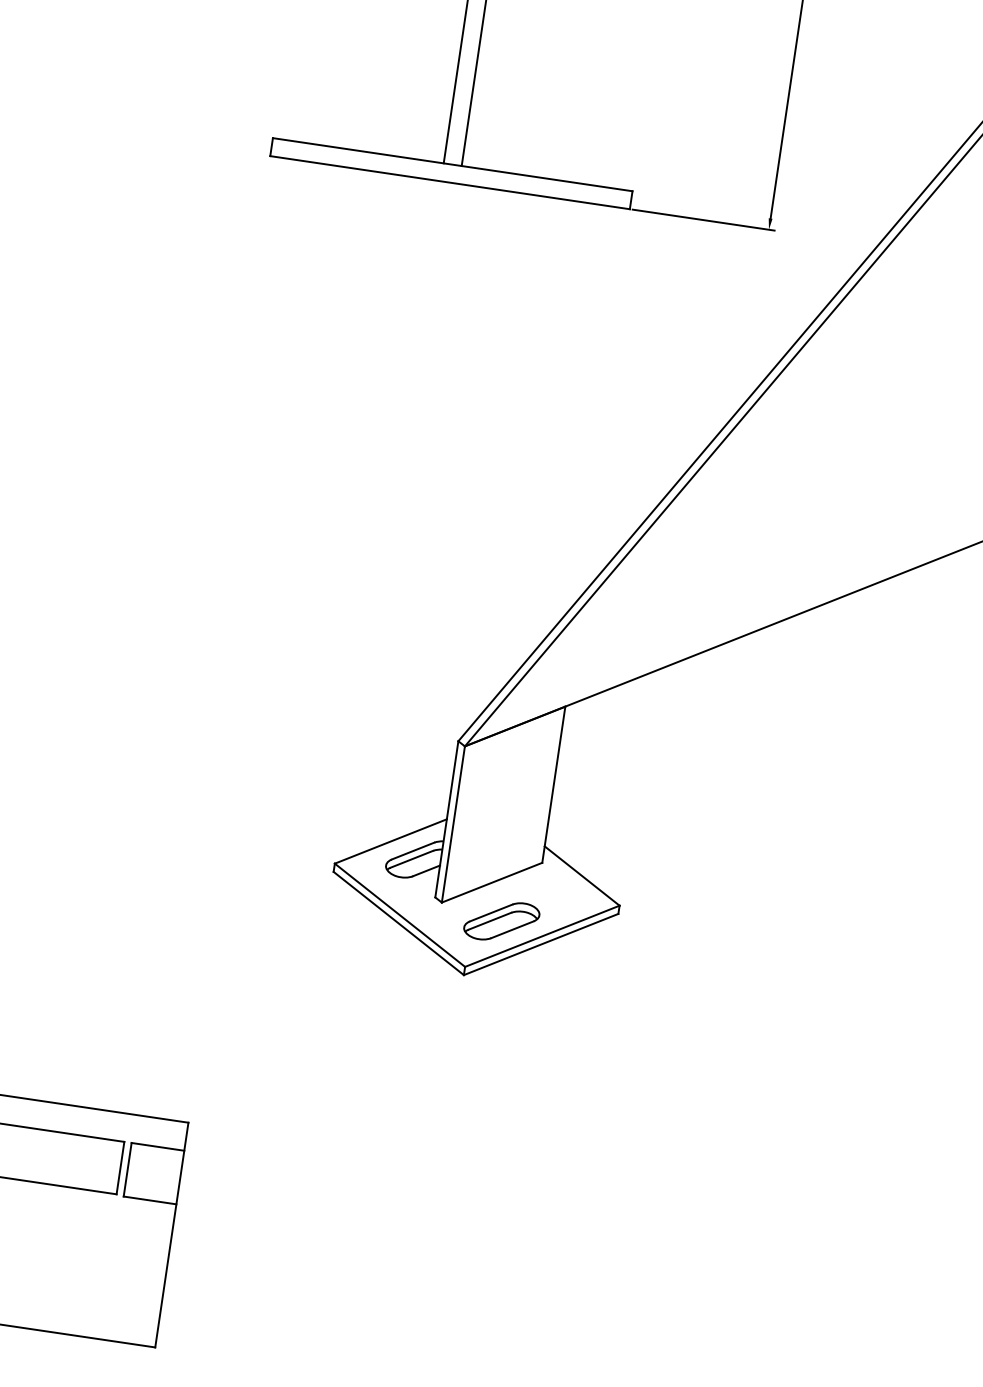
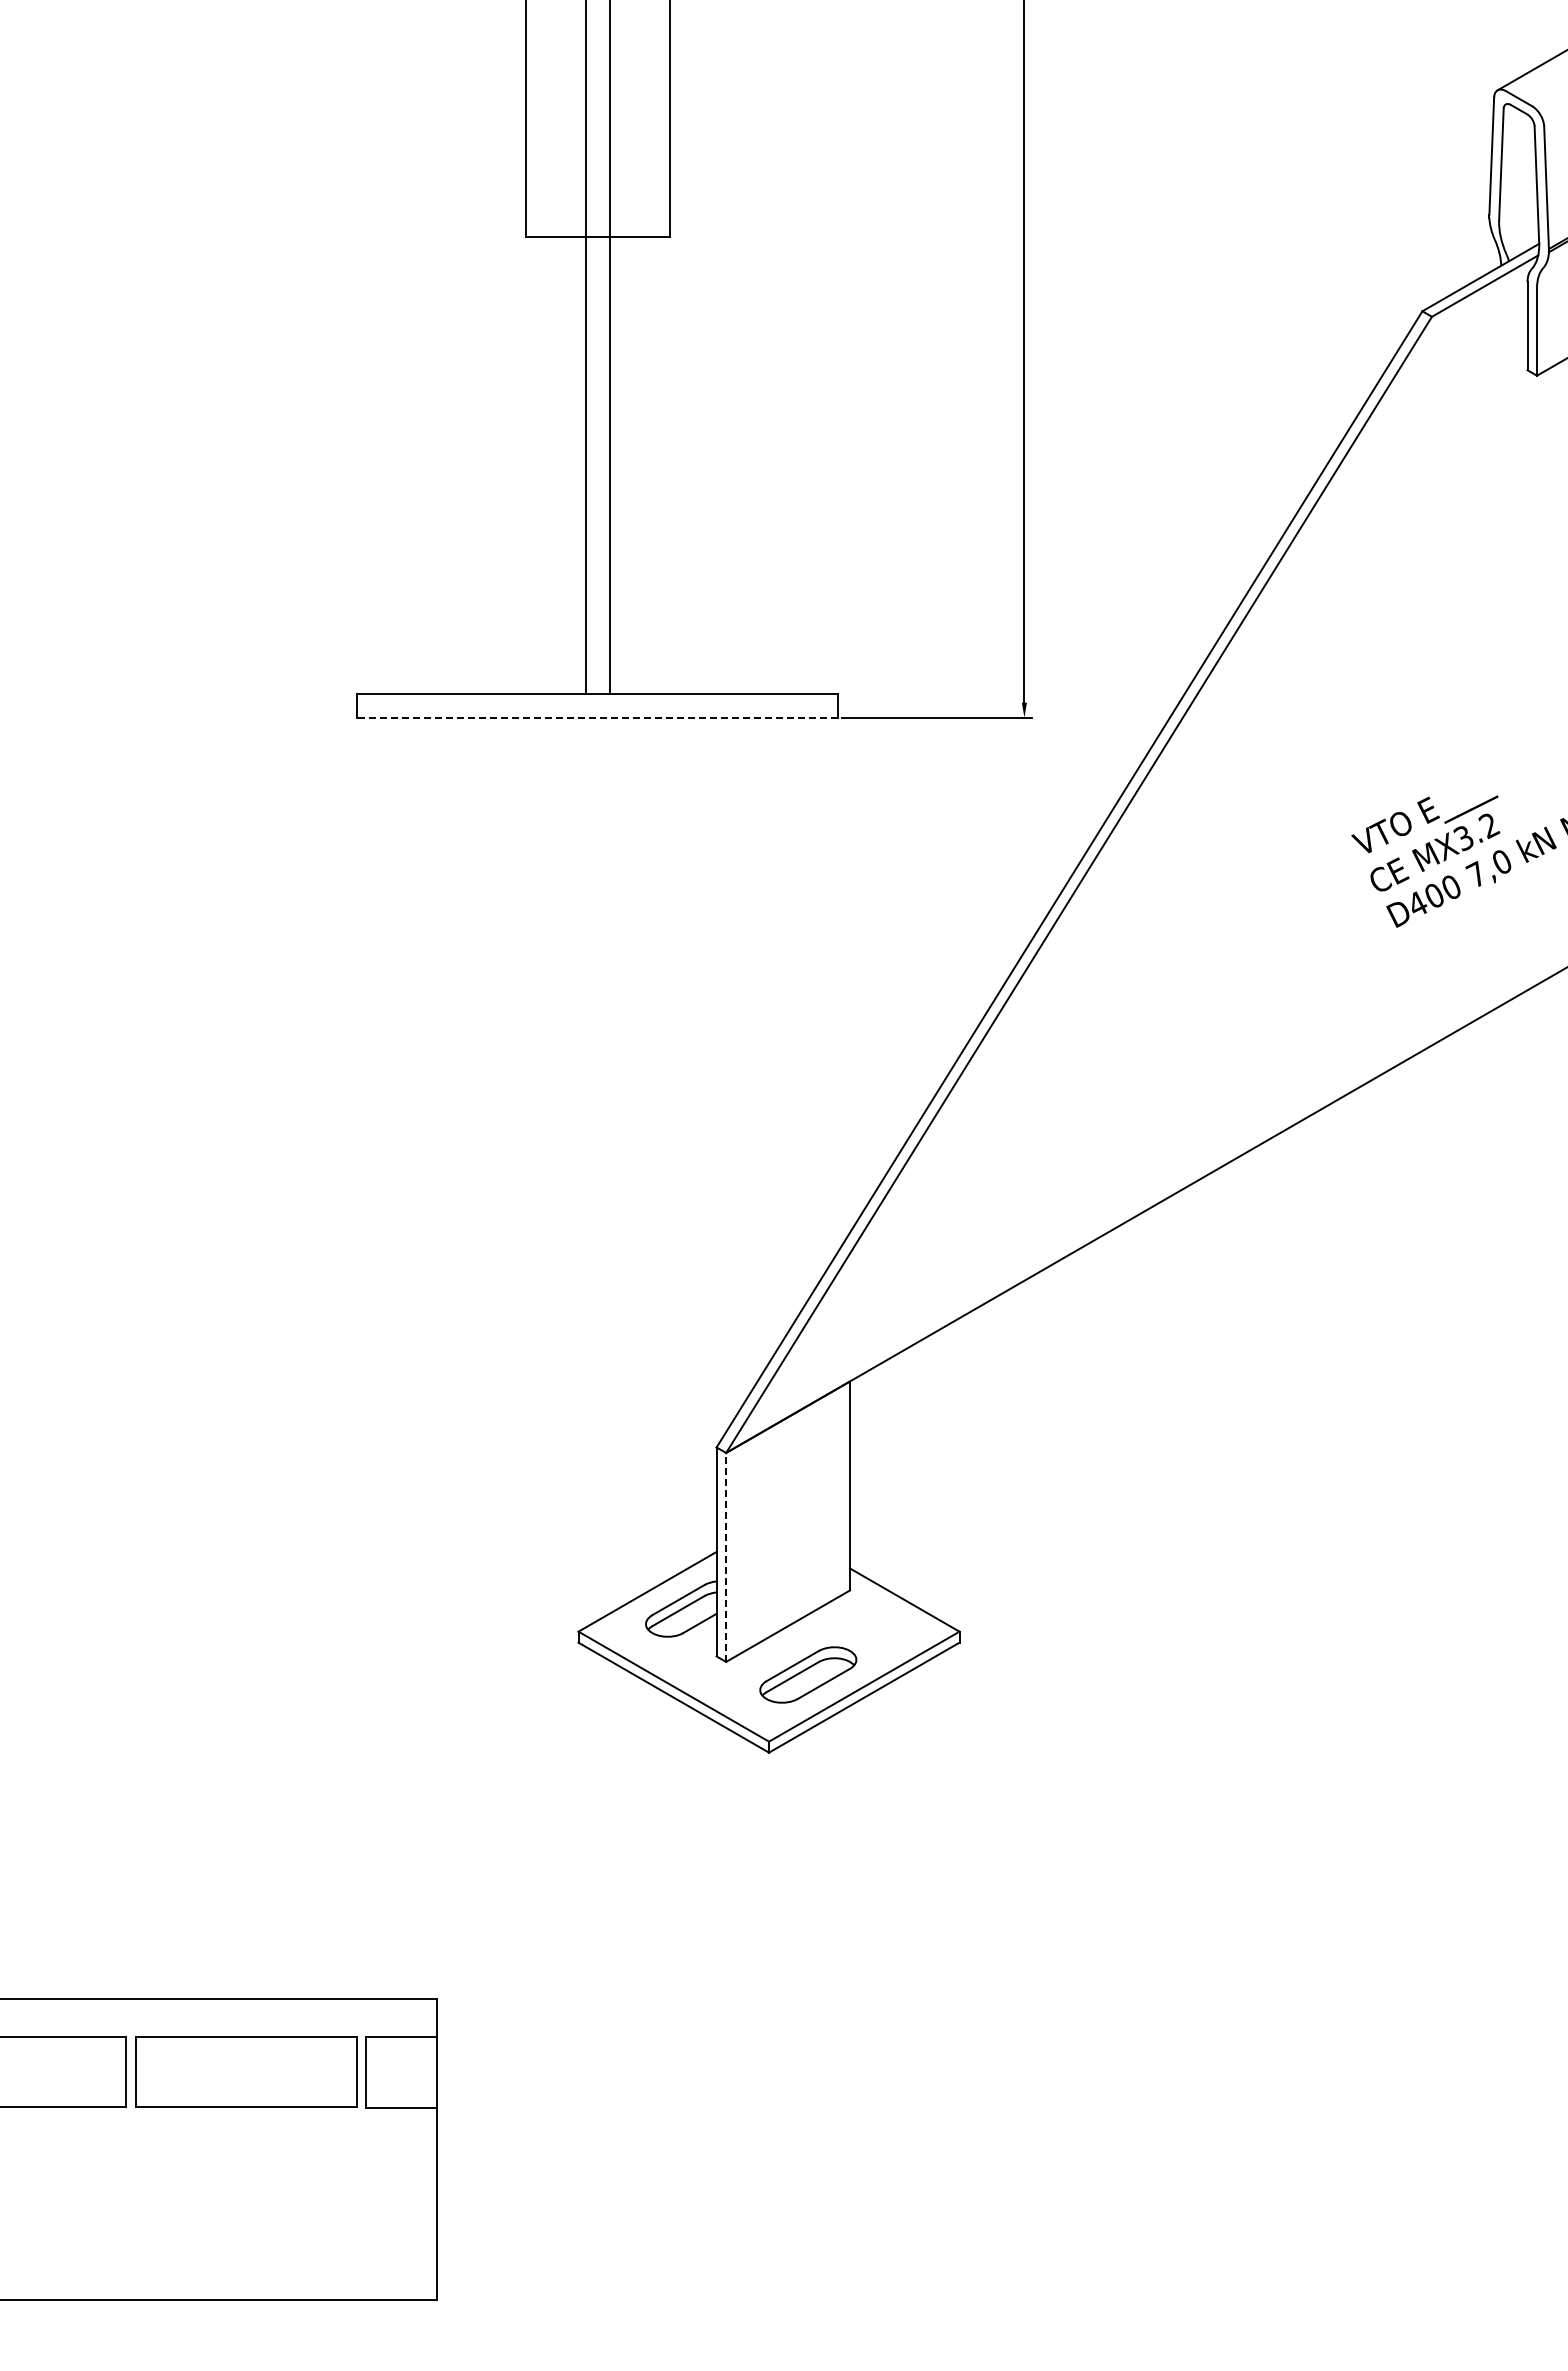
line: (449, 182) -> (597, 717), solid -> dashed
line: (453, 823) -> (726, 1556), solid -> dashed

